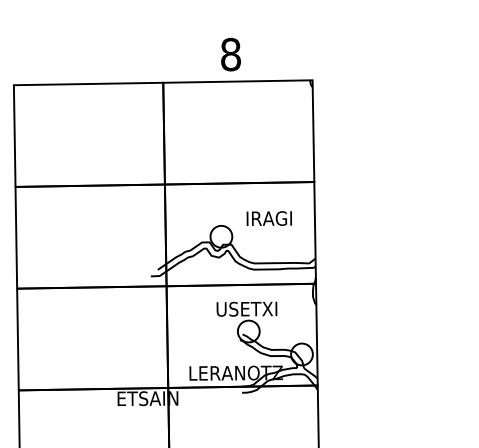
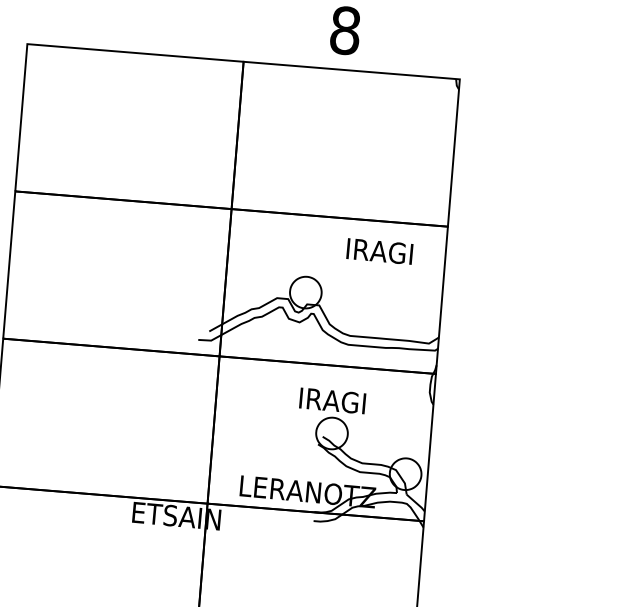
text: (268, 218) -> (378, 251), moved
text: (246, 308) -> (331, 399), USETXI -> IRAGI

